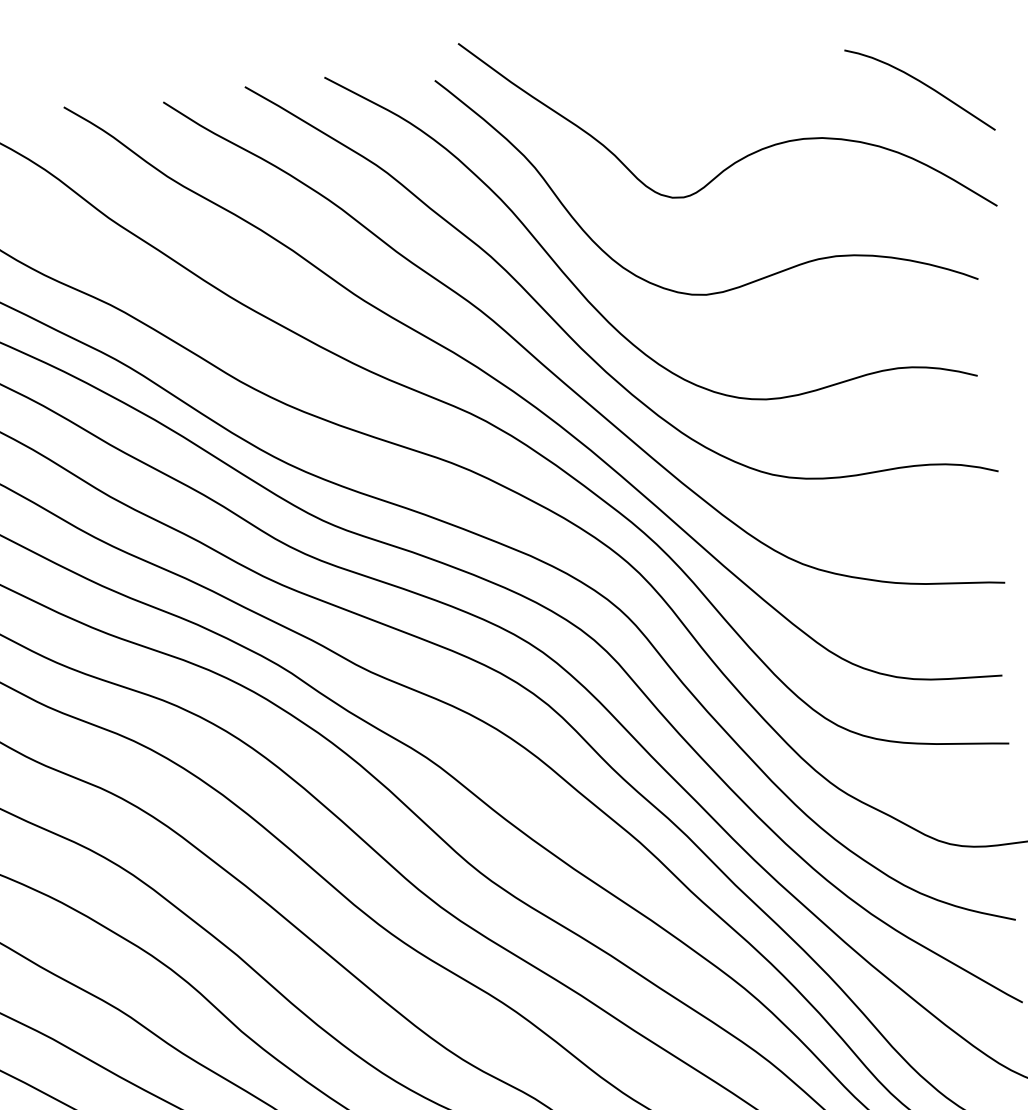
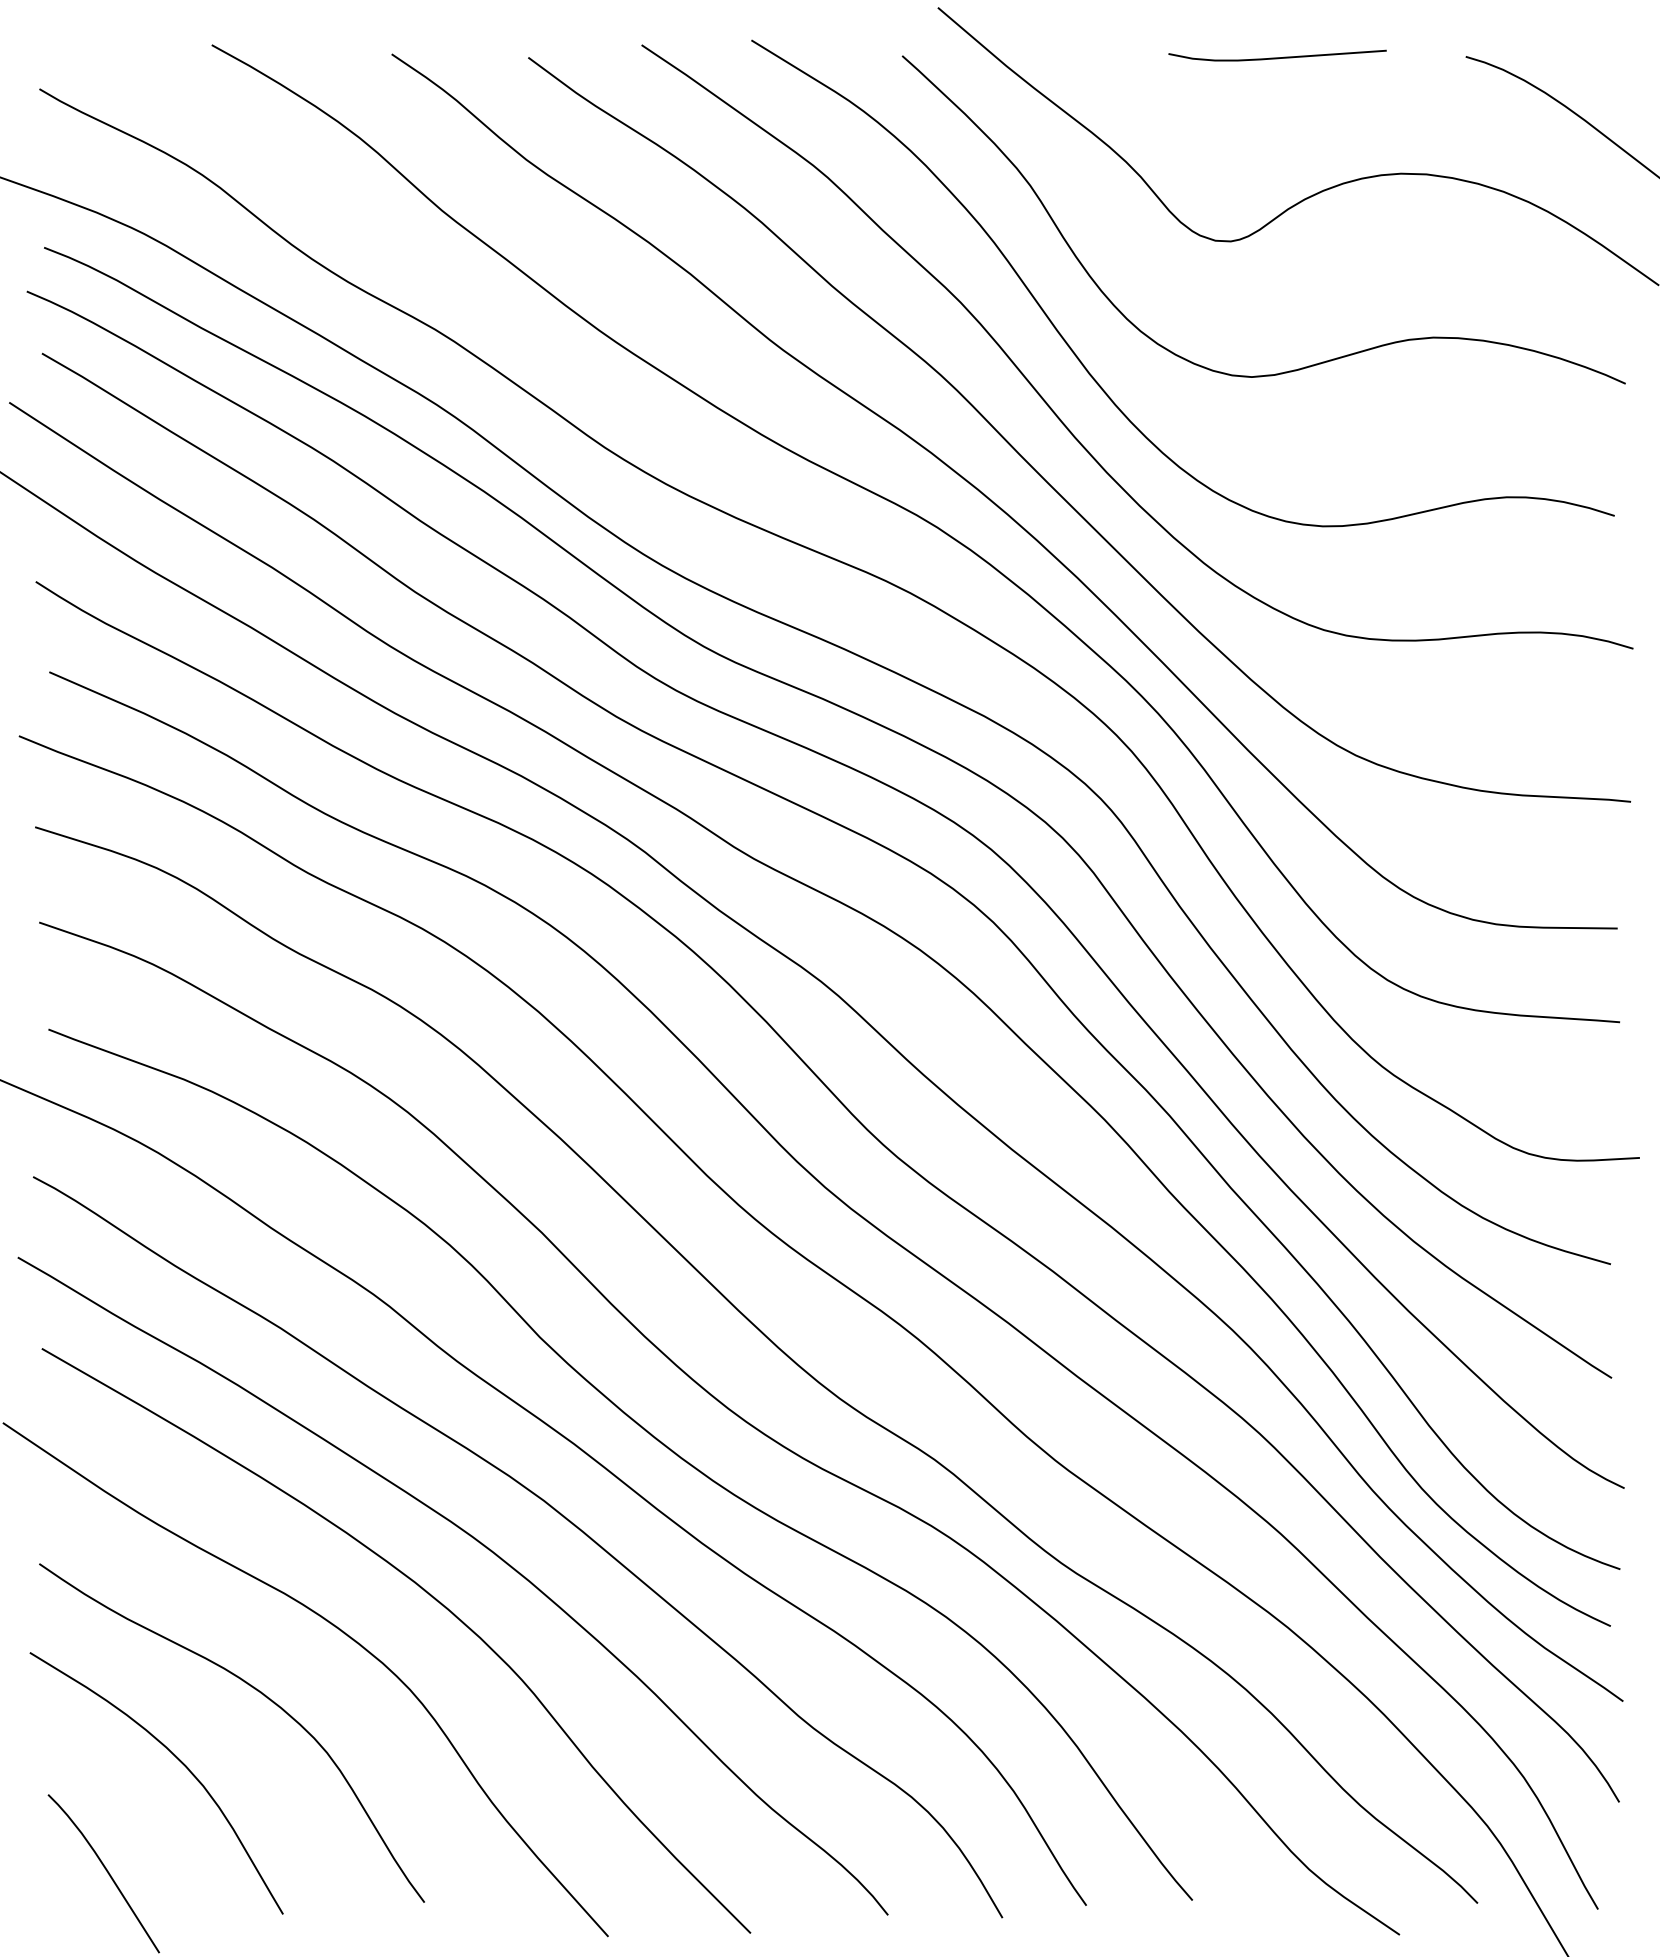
curve: (707, 61) -> (1277, 57), added

